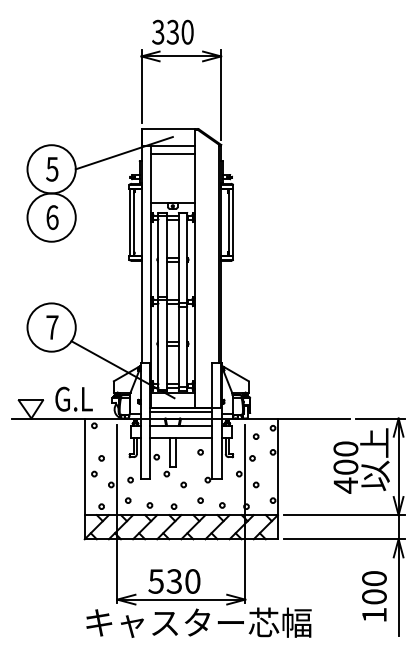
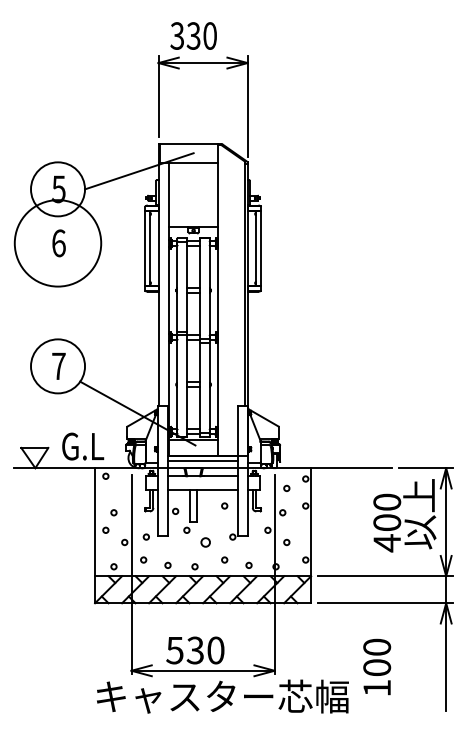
line: (172, 154) -> (193, 172), removed
circle: (52, 217) -> (58, 243), size x1.6
circle: (183, 484) -> (205, 542), size x1.6
text: (374, 595) -> (377, 666), moved

